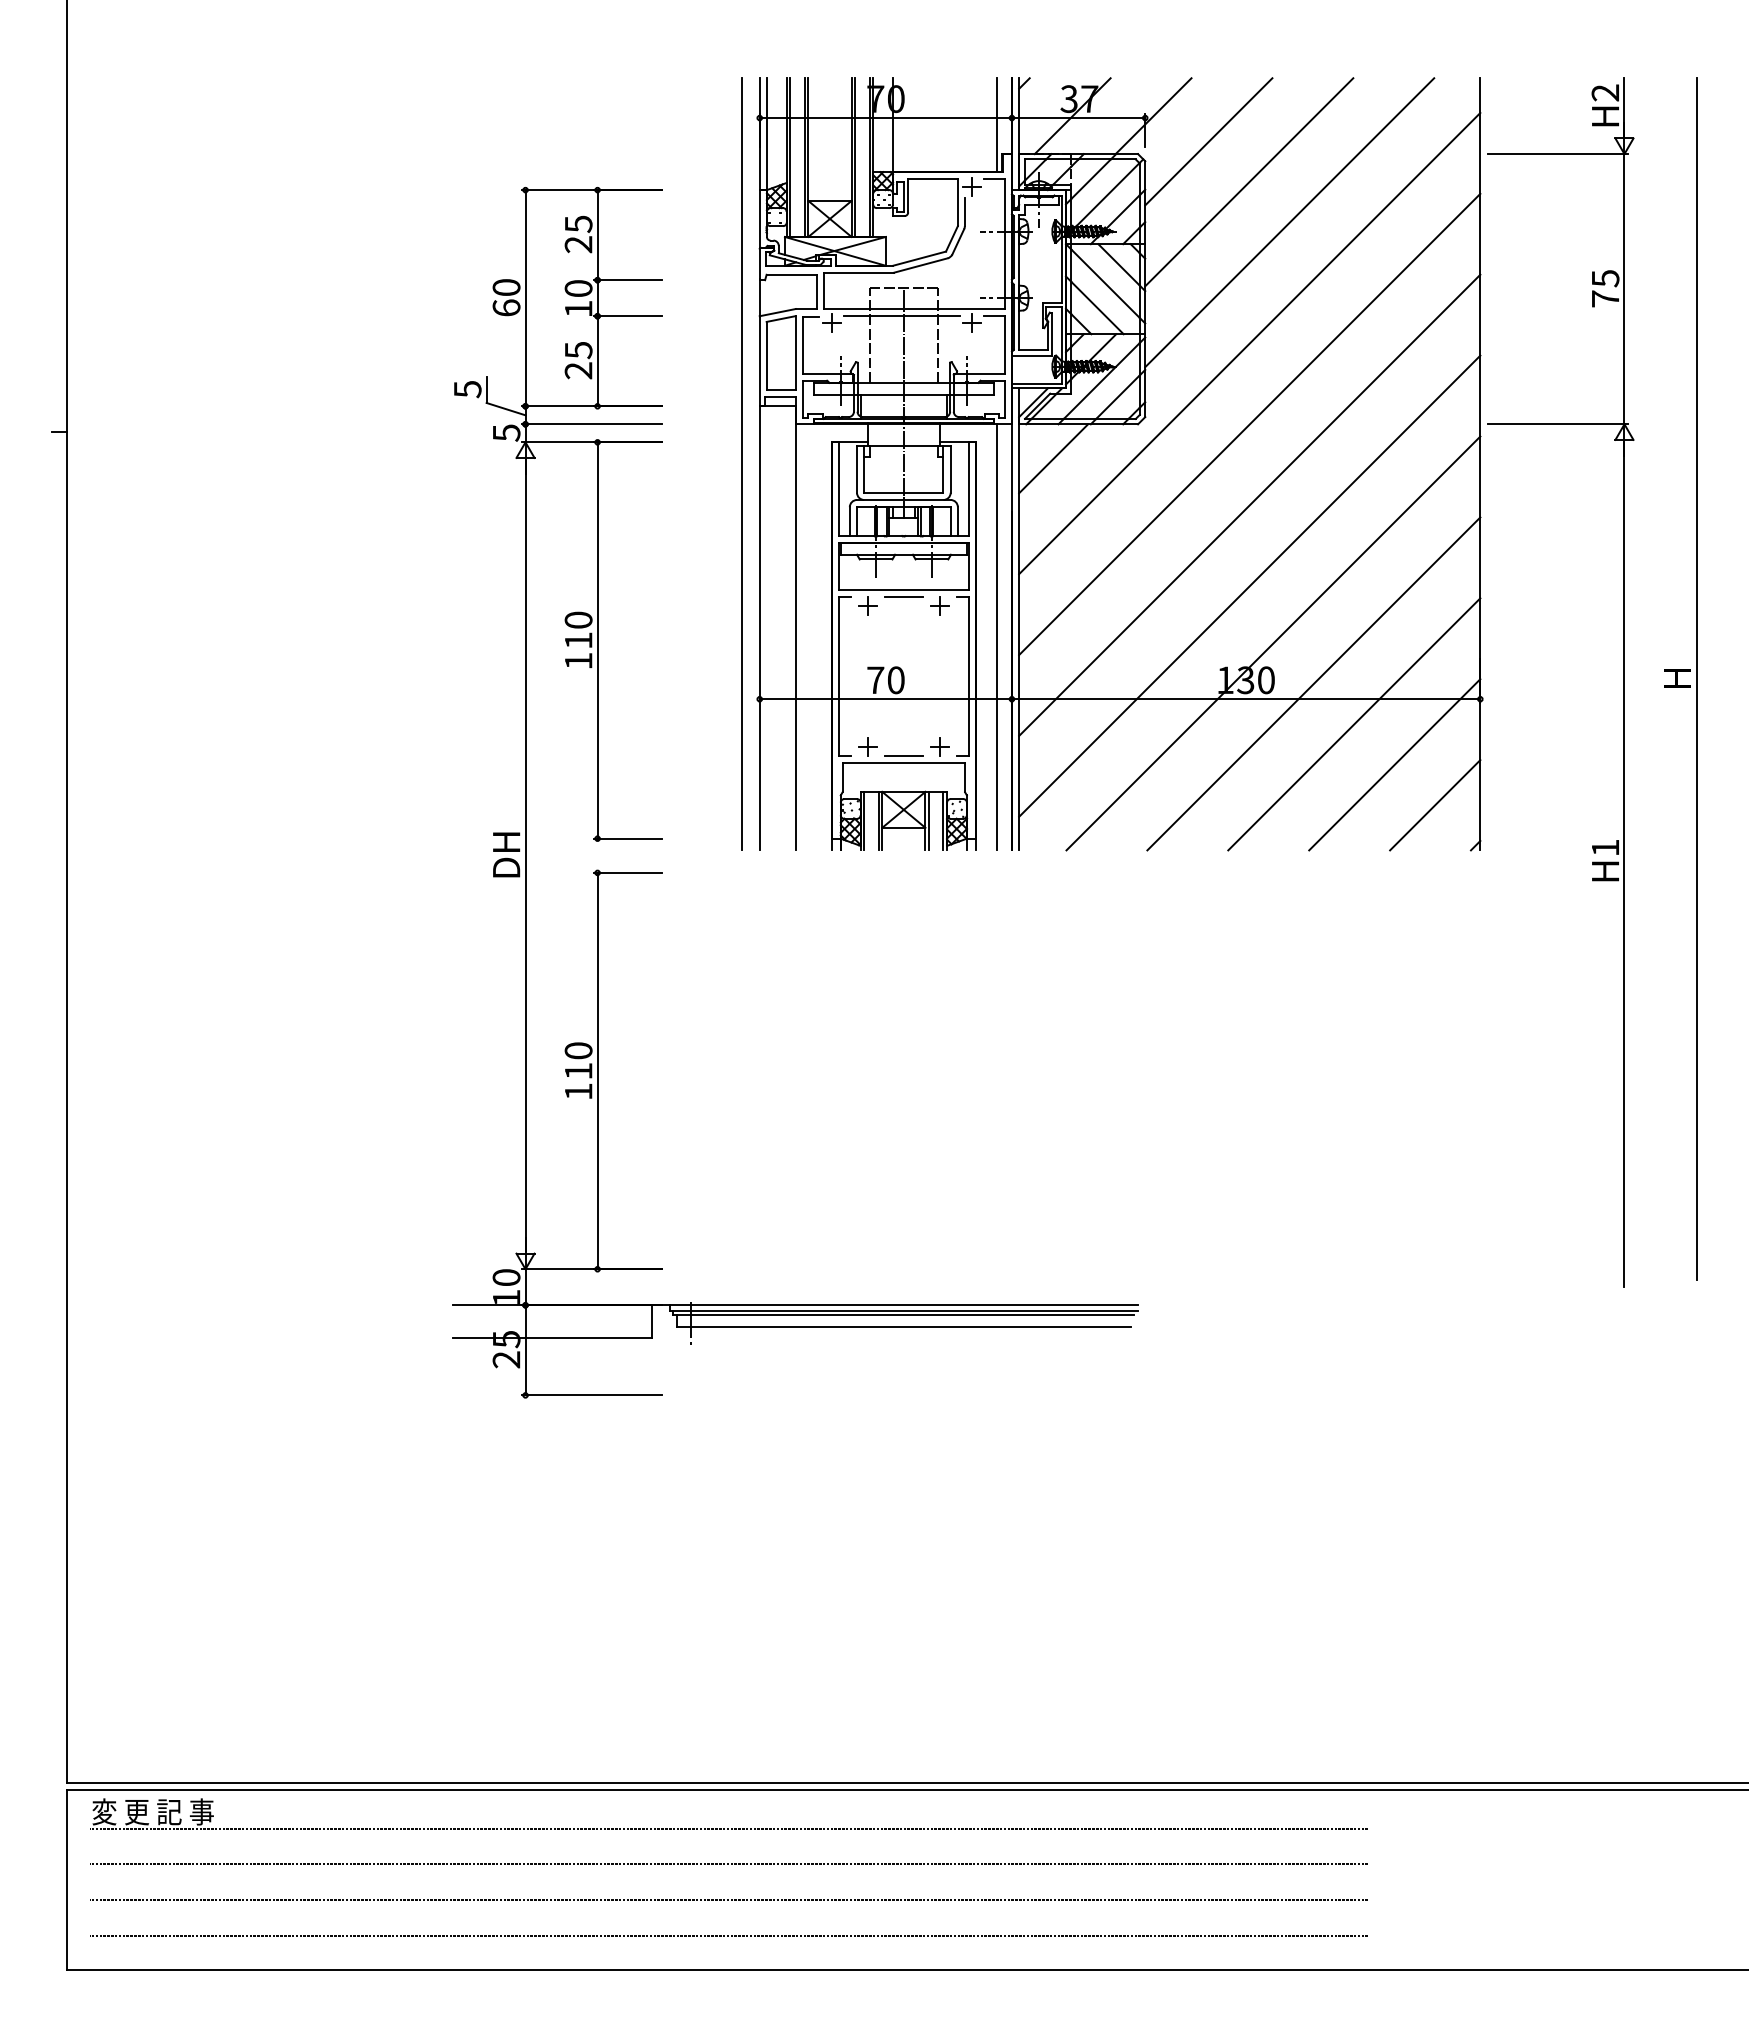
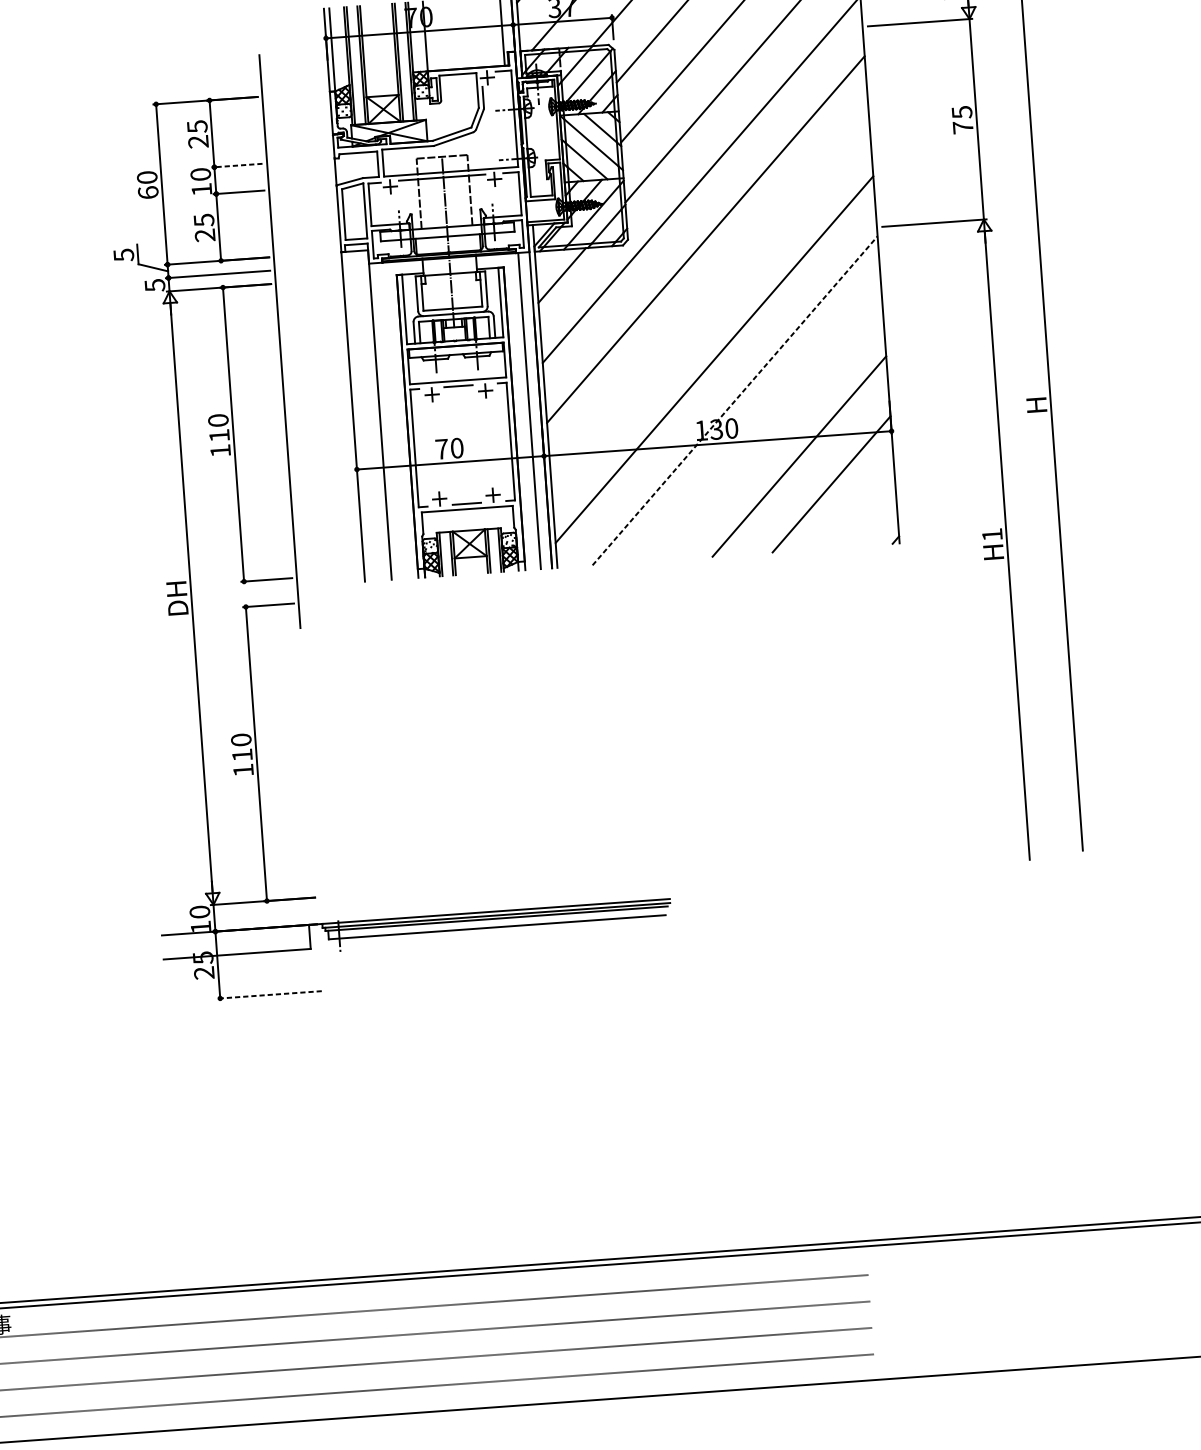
line: (627, 280) -> (236, 165), solid -> dashed
line: (741, 463) -> (279, 341), moved
line: (1249, 504) -> (709, 299), removed
line: (1273, 643) -> (735, 400), solid -> dashed
line: (1313, 683) -> (766, 428), removed
line: (1435, 805) -> (863, 512), removed
line: (591, 1395) -> (269, 995), solid -> dashed

